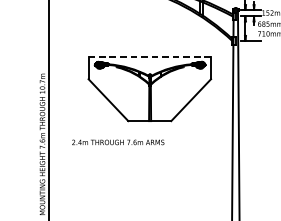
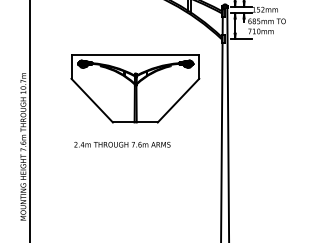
line: (149, 56) -> (135, 55), dashed -> solid
text: (118, 142) -> (122, 144), moved

